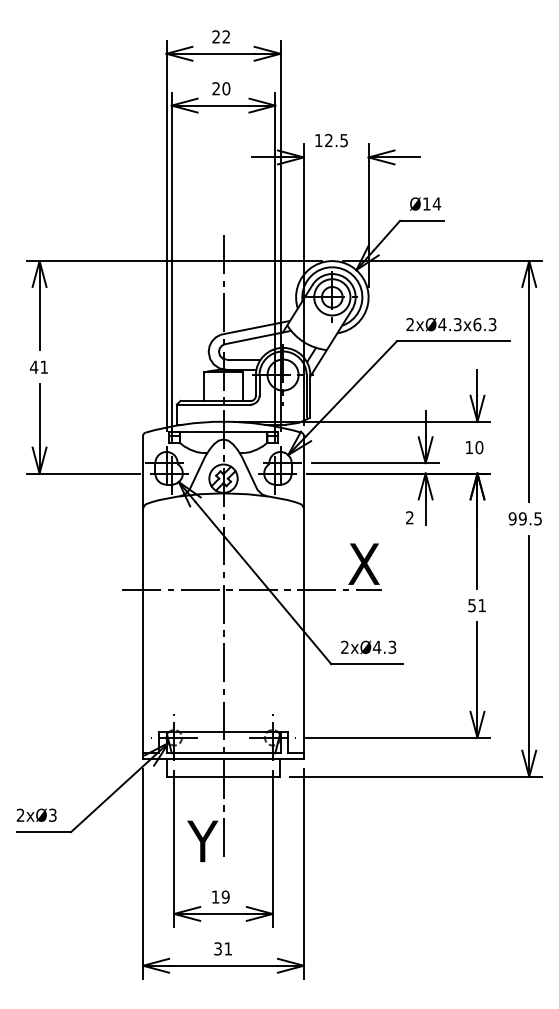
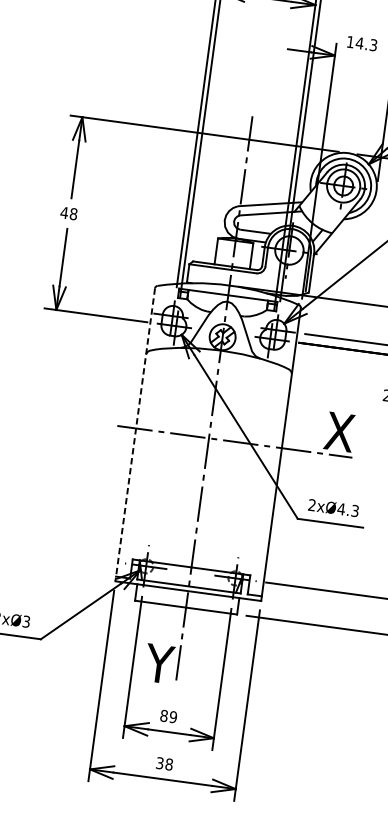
text: (335, 140) -> (365, 44), 12.5 -> 14.3
text: (44, 366) -> (73, 213), 41 -> 48
line: (143, 597) -> (135, 435), solid -> dashed
text: (215, 896) -> (164, 715), 19 -> 89
text: (228, 948) -> (169, 764), 31 -> 38

